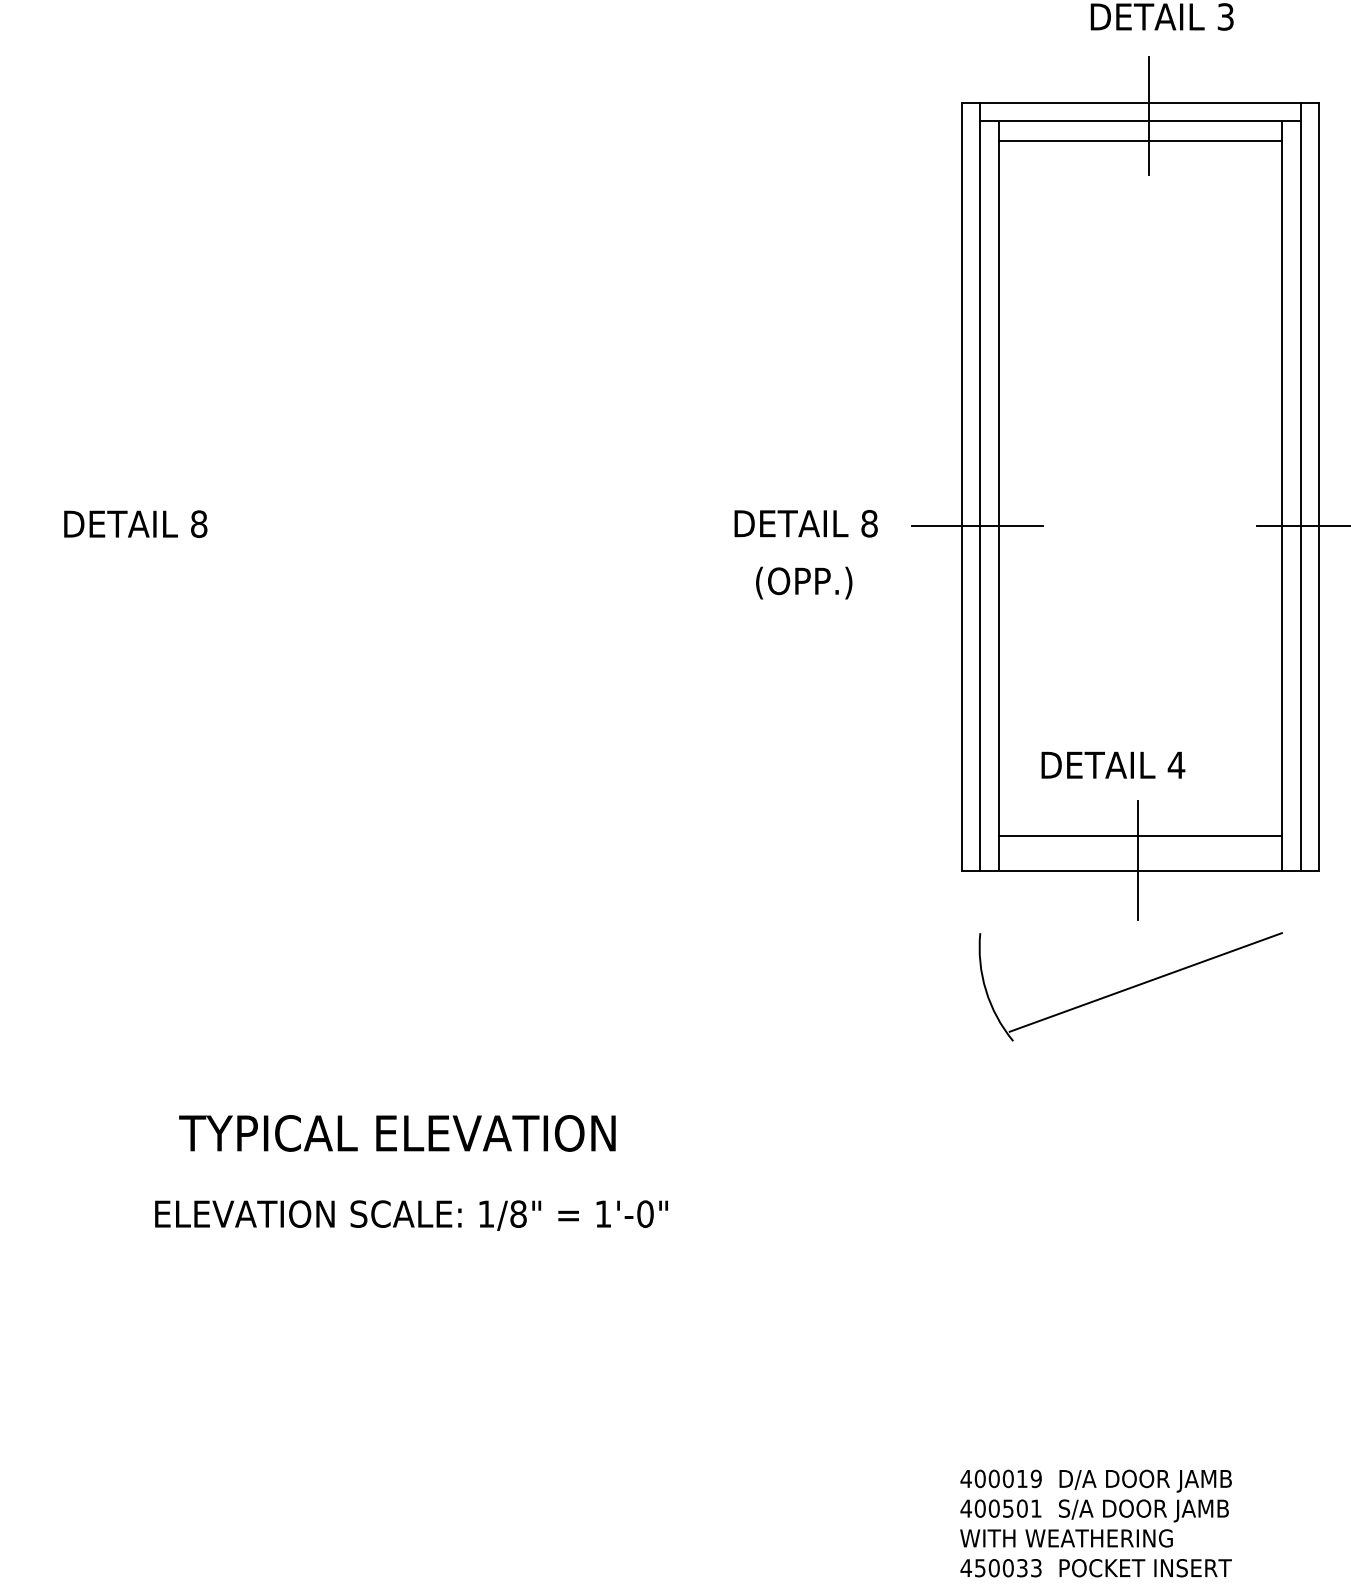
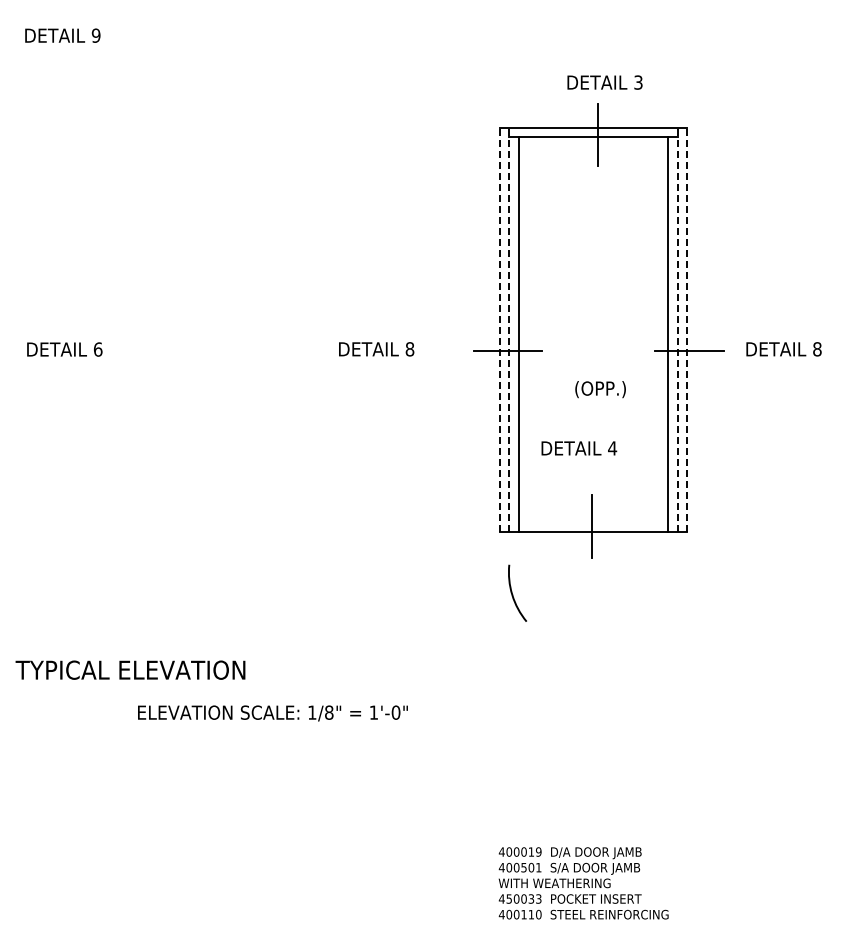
line: (1140, 140) -> (593, 147), removed
line: (961, 486) -> (499, 329), solid -> dashed
line: (978, 486) -> (508, 329), solid -> dashed
line: (1301, 486) -> (678, 329), solid -> dashed
line: (1318, 486) -> (687, 329), solid -> dashed
text: (197, 524) -> (97, 349), 8 -> 6
text: (805, 524) -> (376, 349), moved
text: (803, 582) -> (600, 389), moved
text: (1113, 765) -> (579, 448), moved
line: (1140, 835) -> (593, 513), removed
line: (1145, 981) -> (596, 590), removed
text: (397, 1132) -> (130, 669), moved
text: (410, 1215) -> (272, 713), moved

